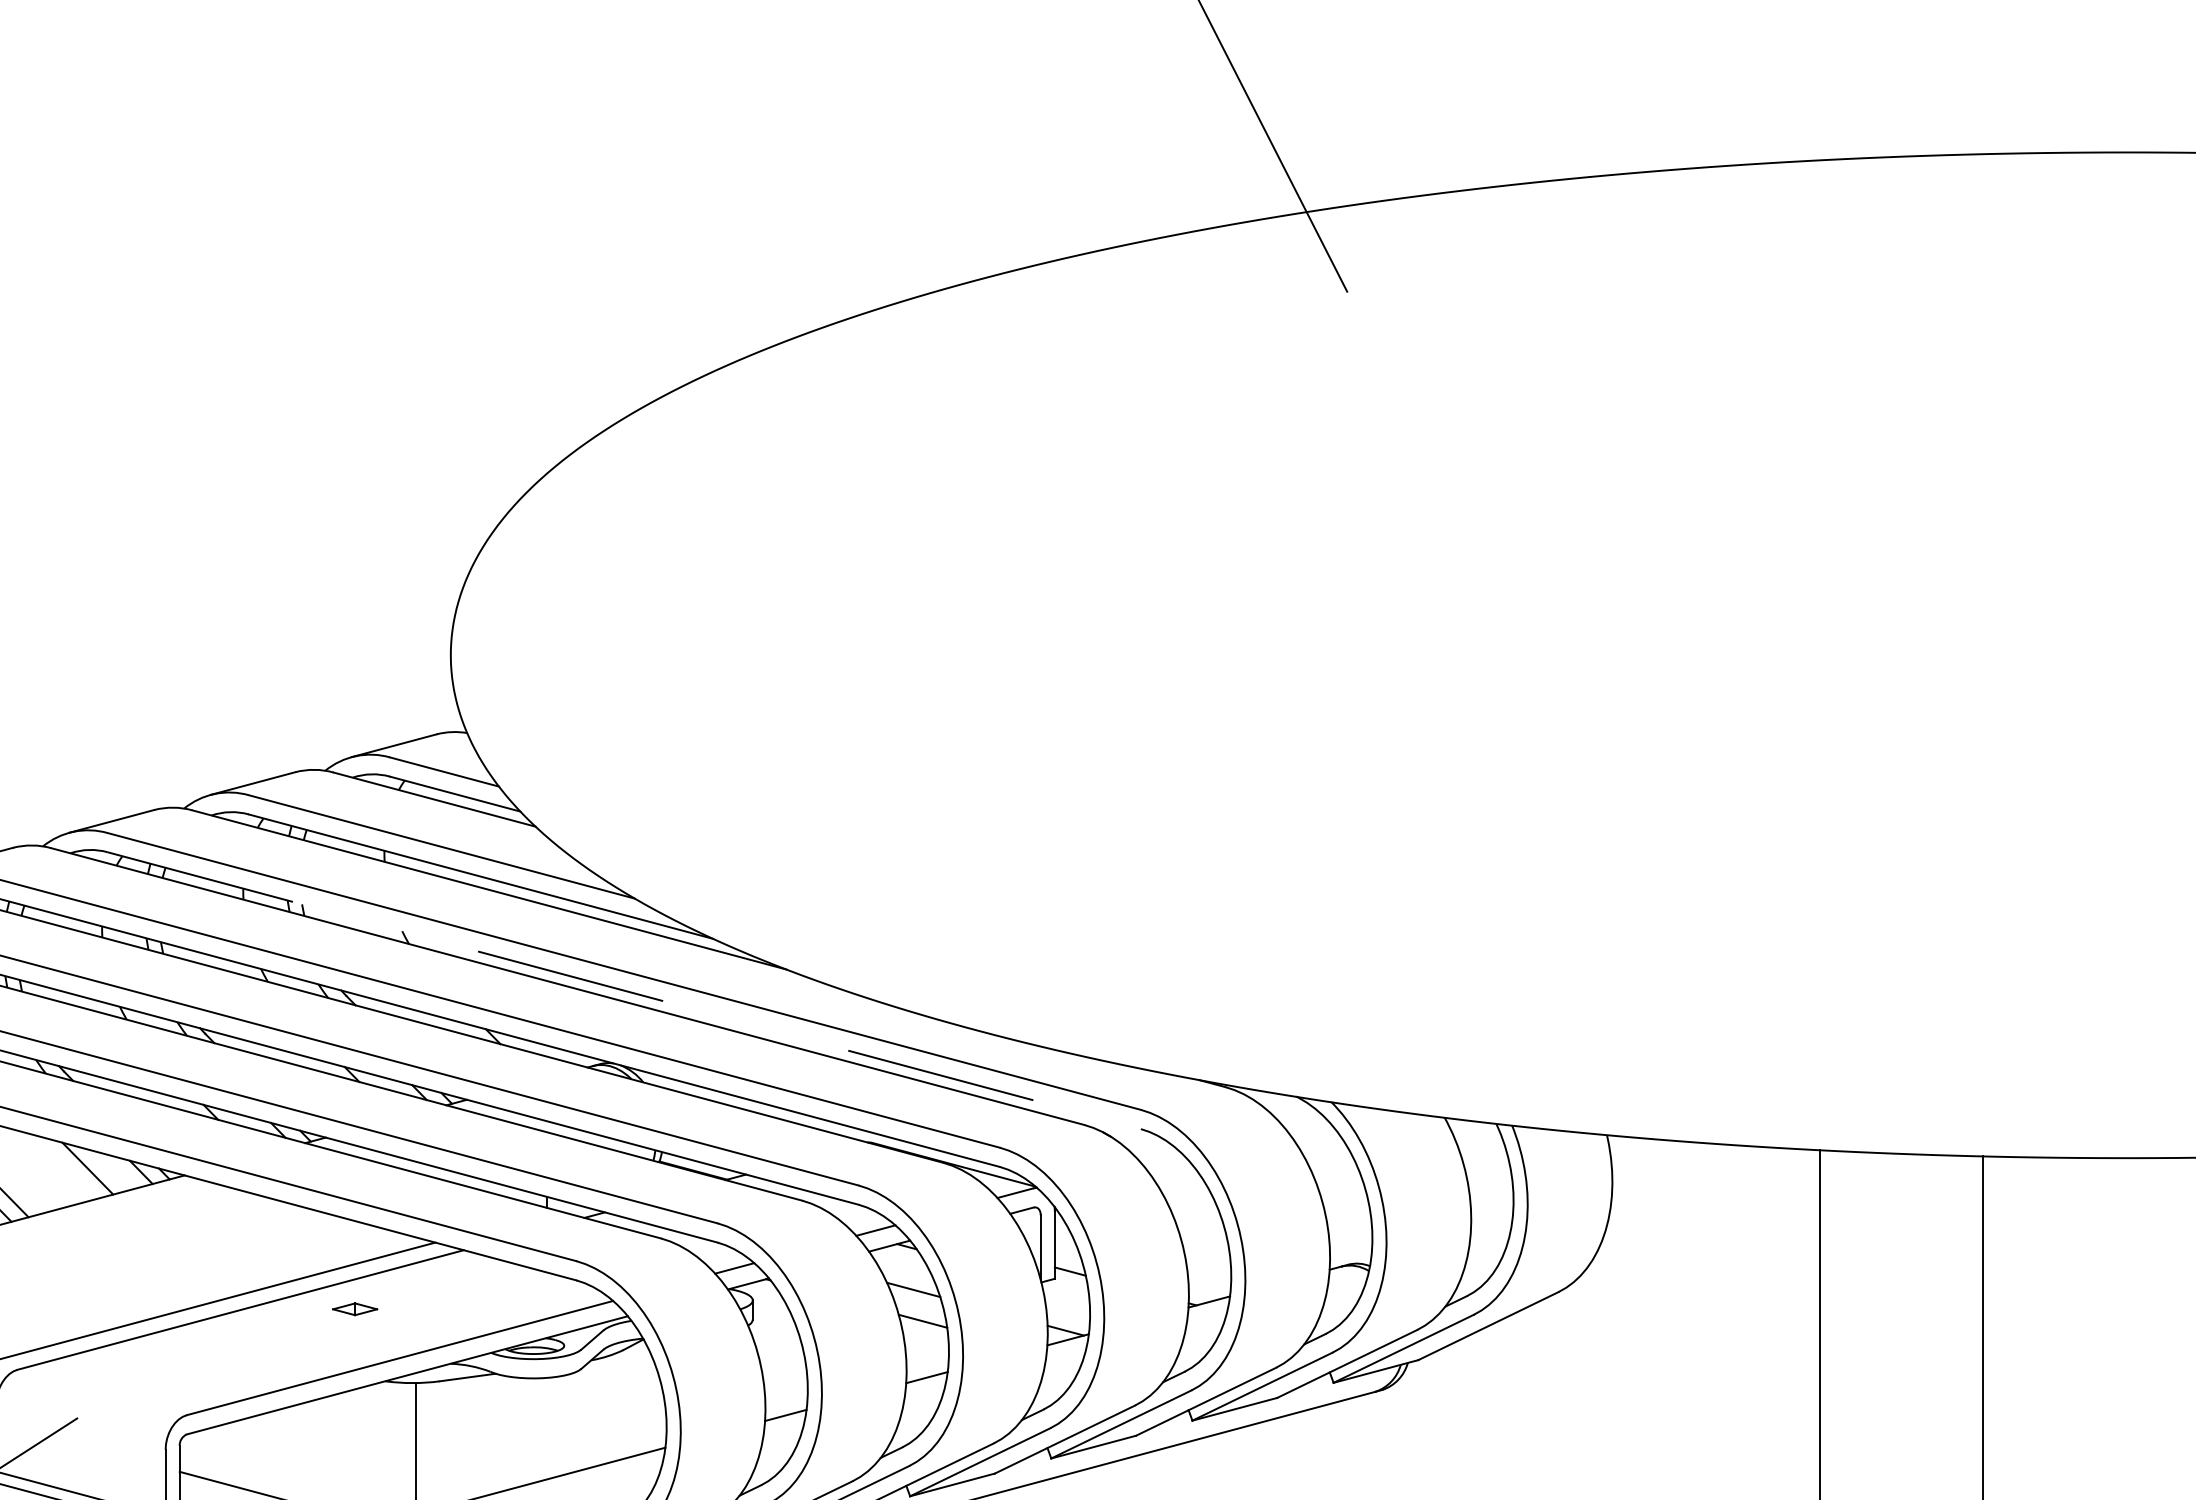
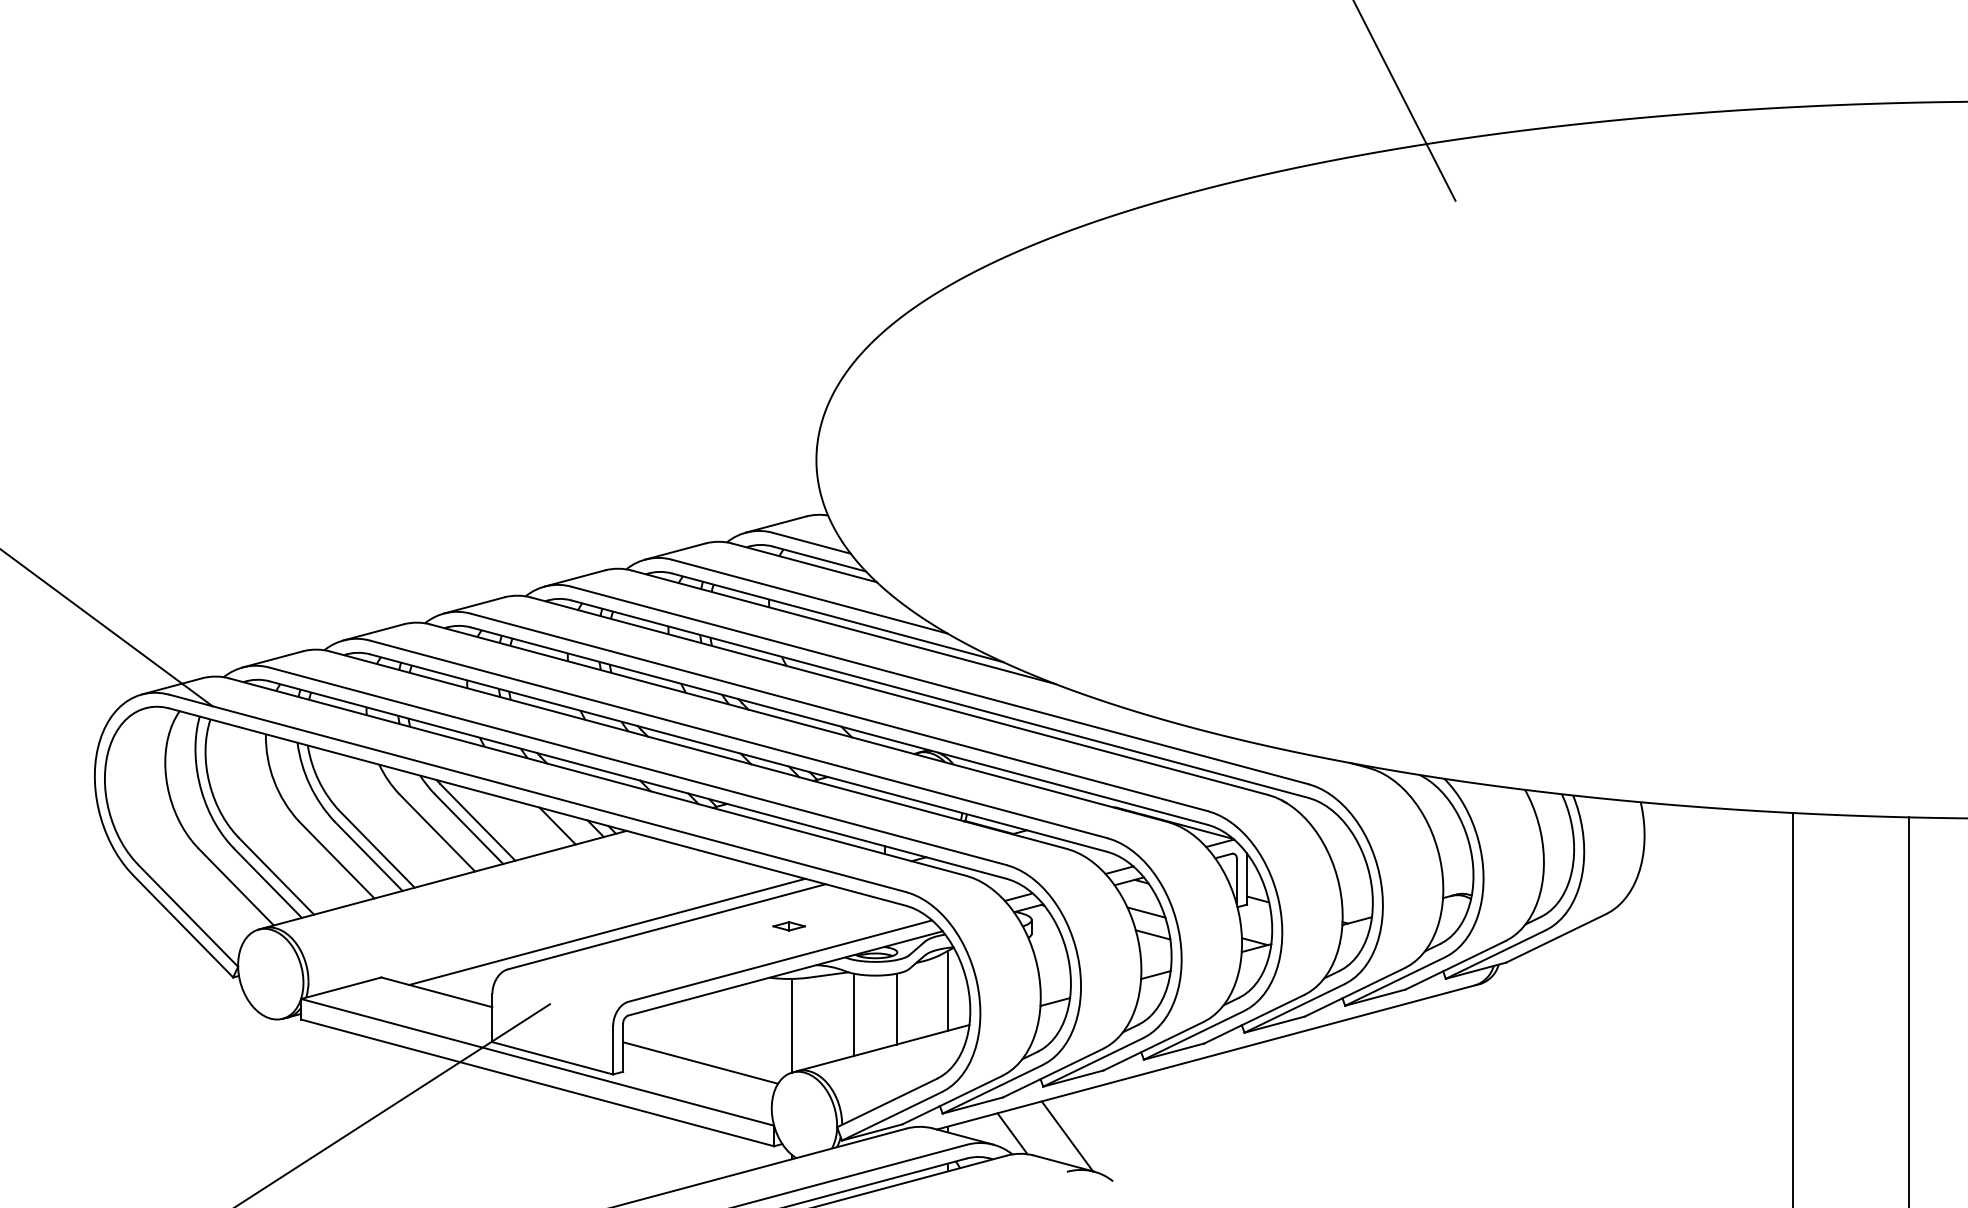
line: (624, 991) -> (940, 699), dashed -> solid
part: (354, 1309) -> (788, 926), moved
line: (634, 1399) -> (947, 990), added
line: (563, 1424) -> (896, 1008), added
line: (504, 1432) -> (854, 1014), added

